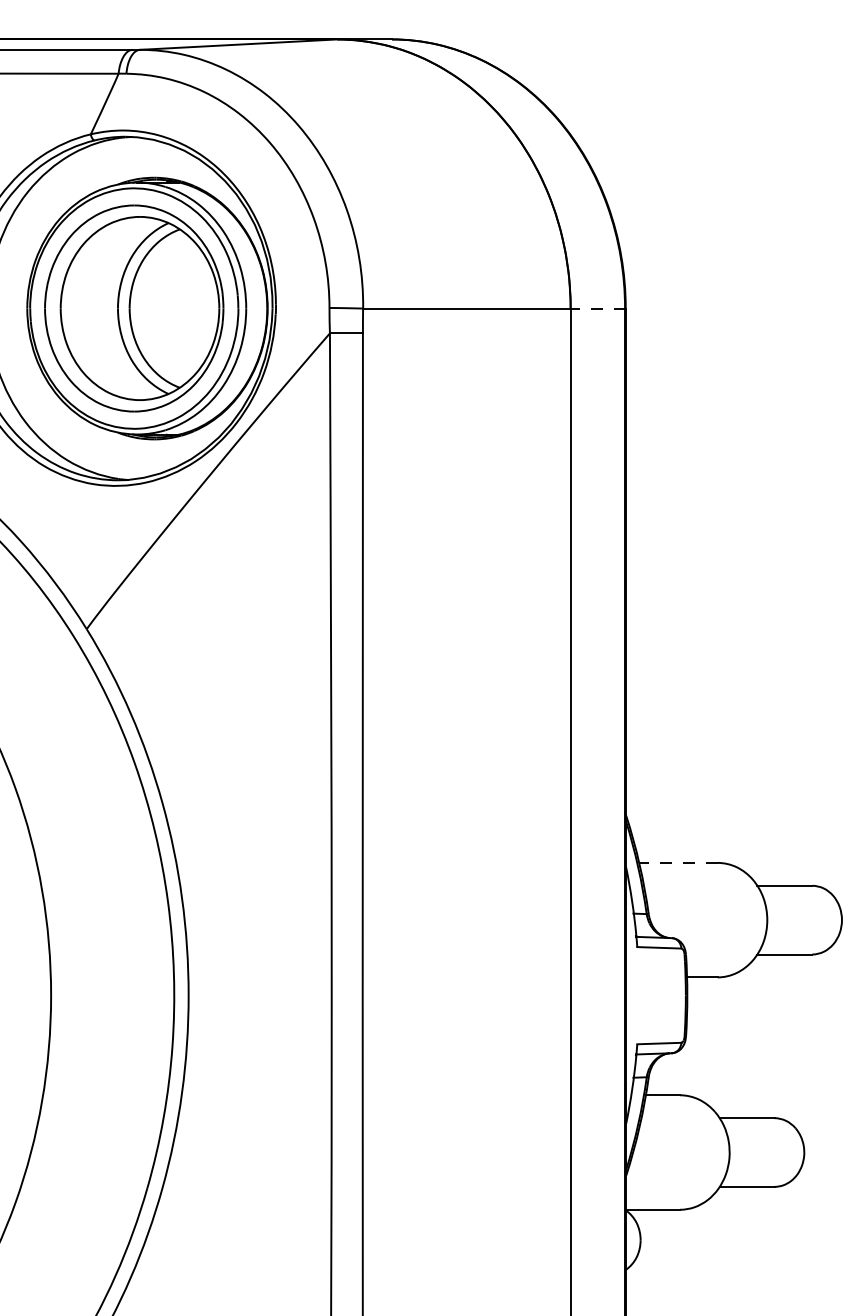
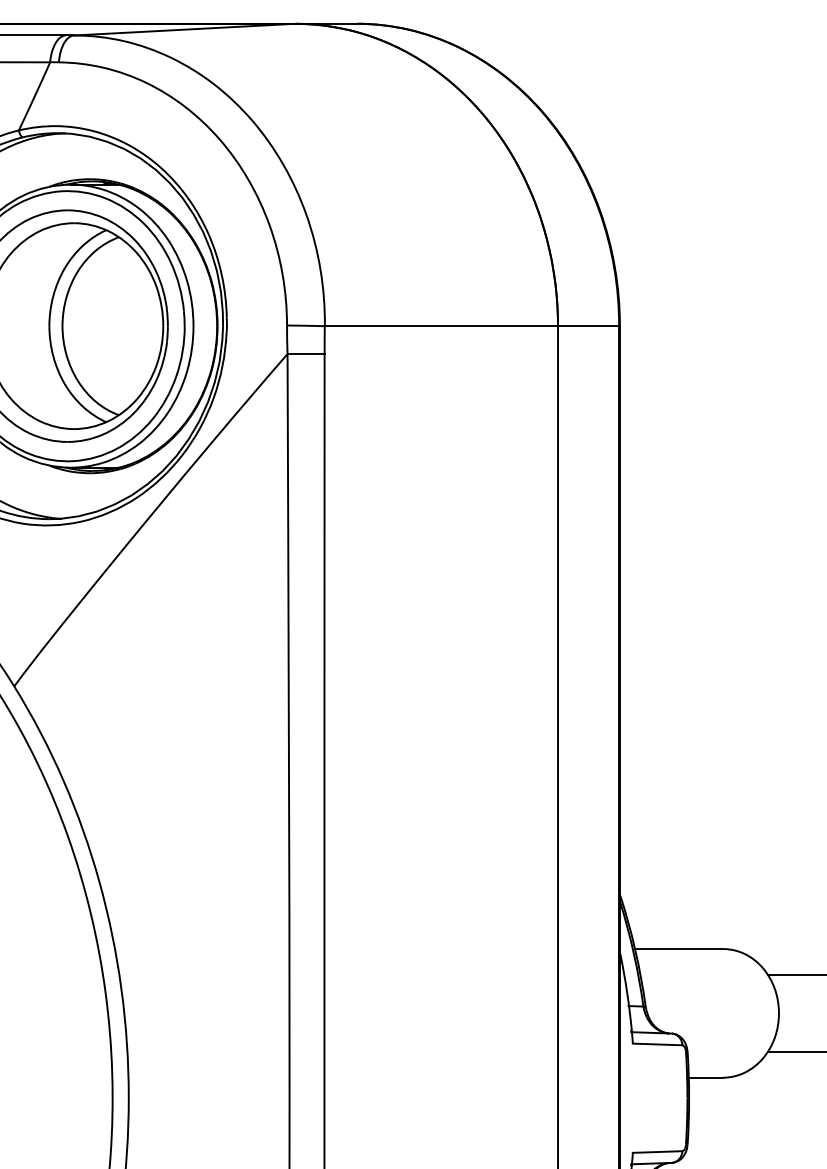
line: (598, 308) -> (589, 326), dashed -> solid
line: (677, 862) -> (678, 948), dashed -> solid

